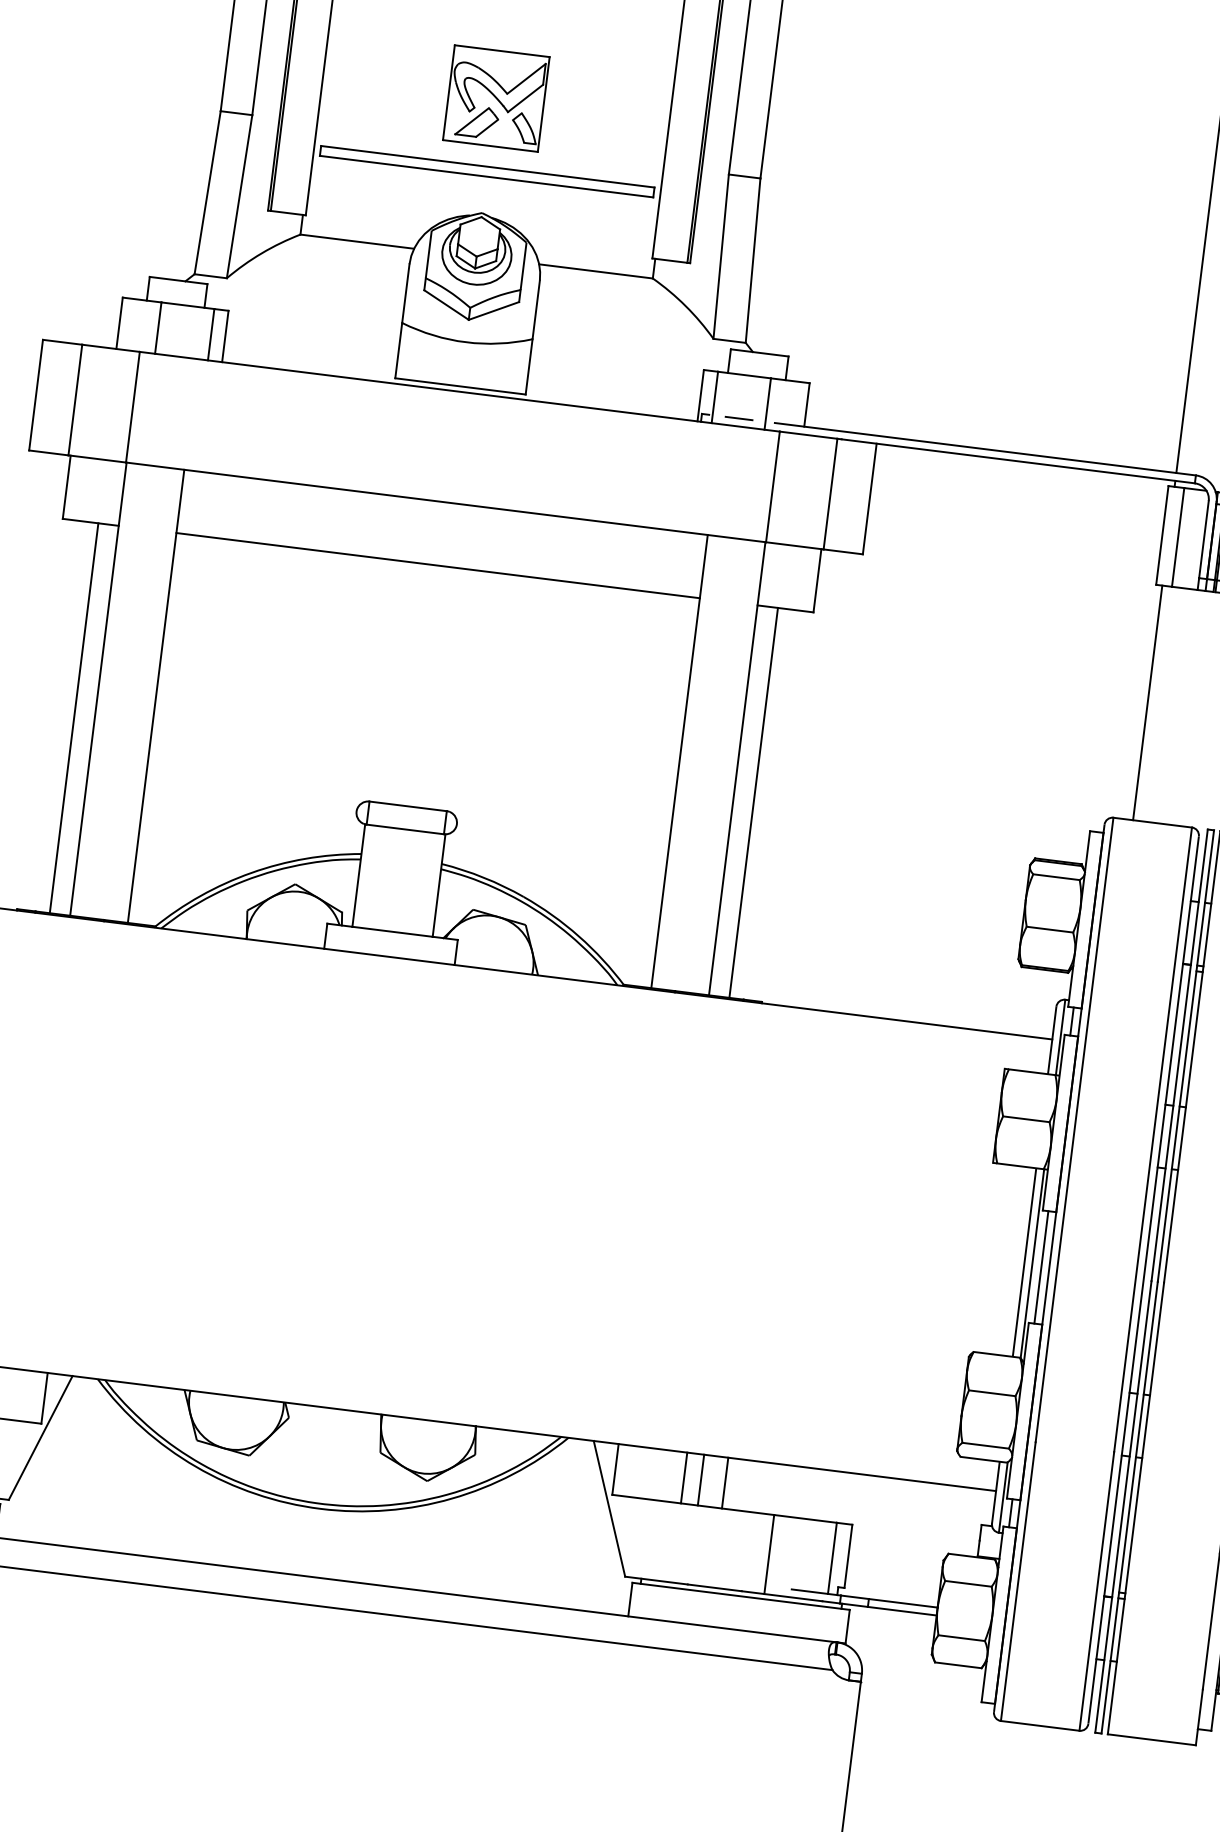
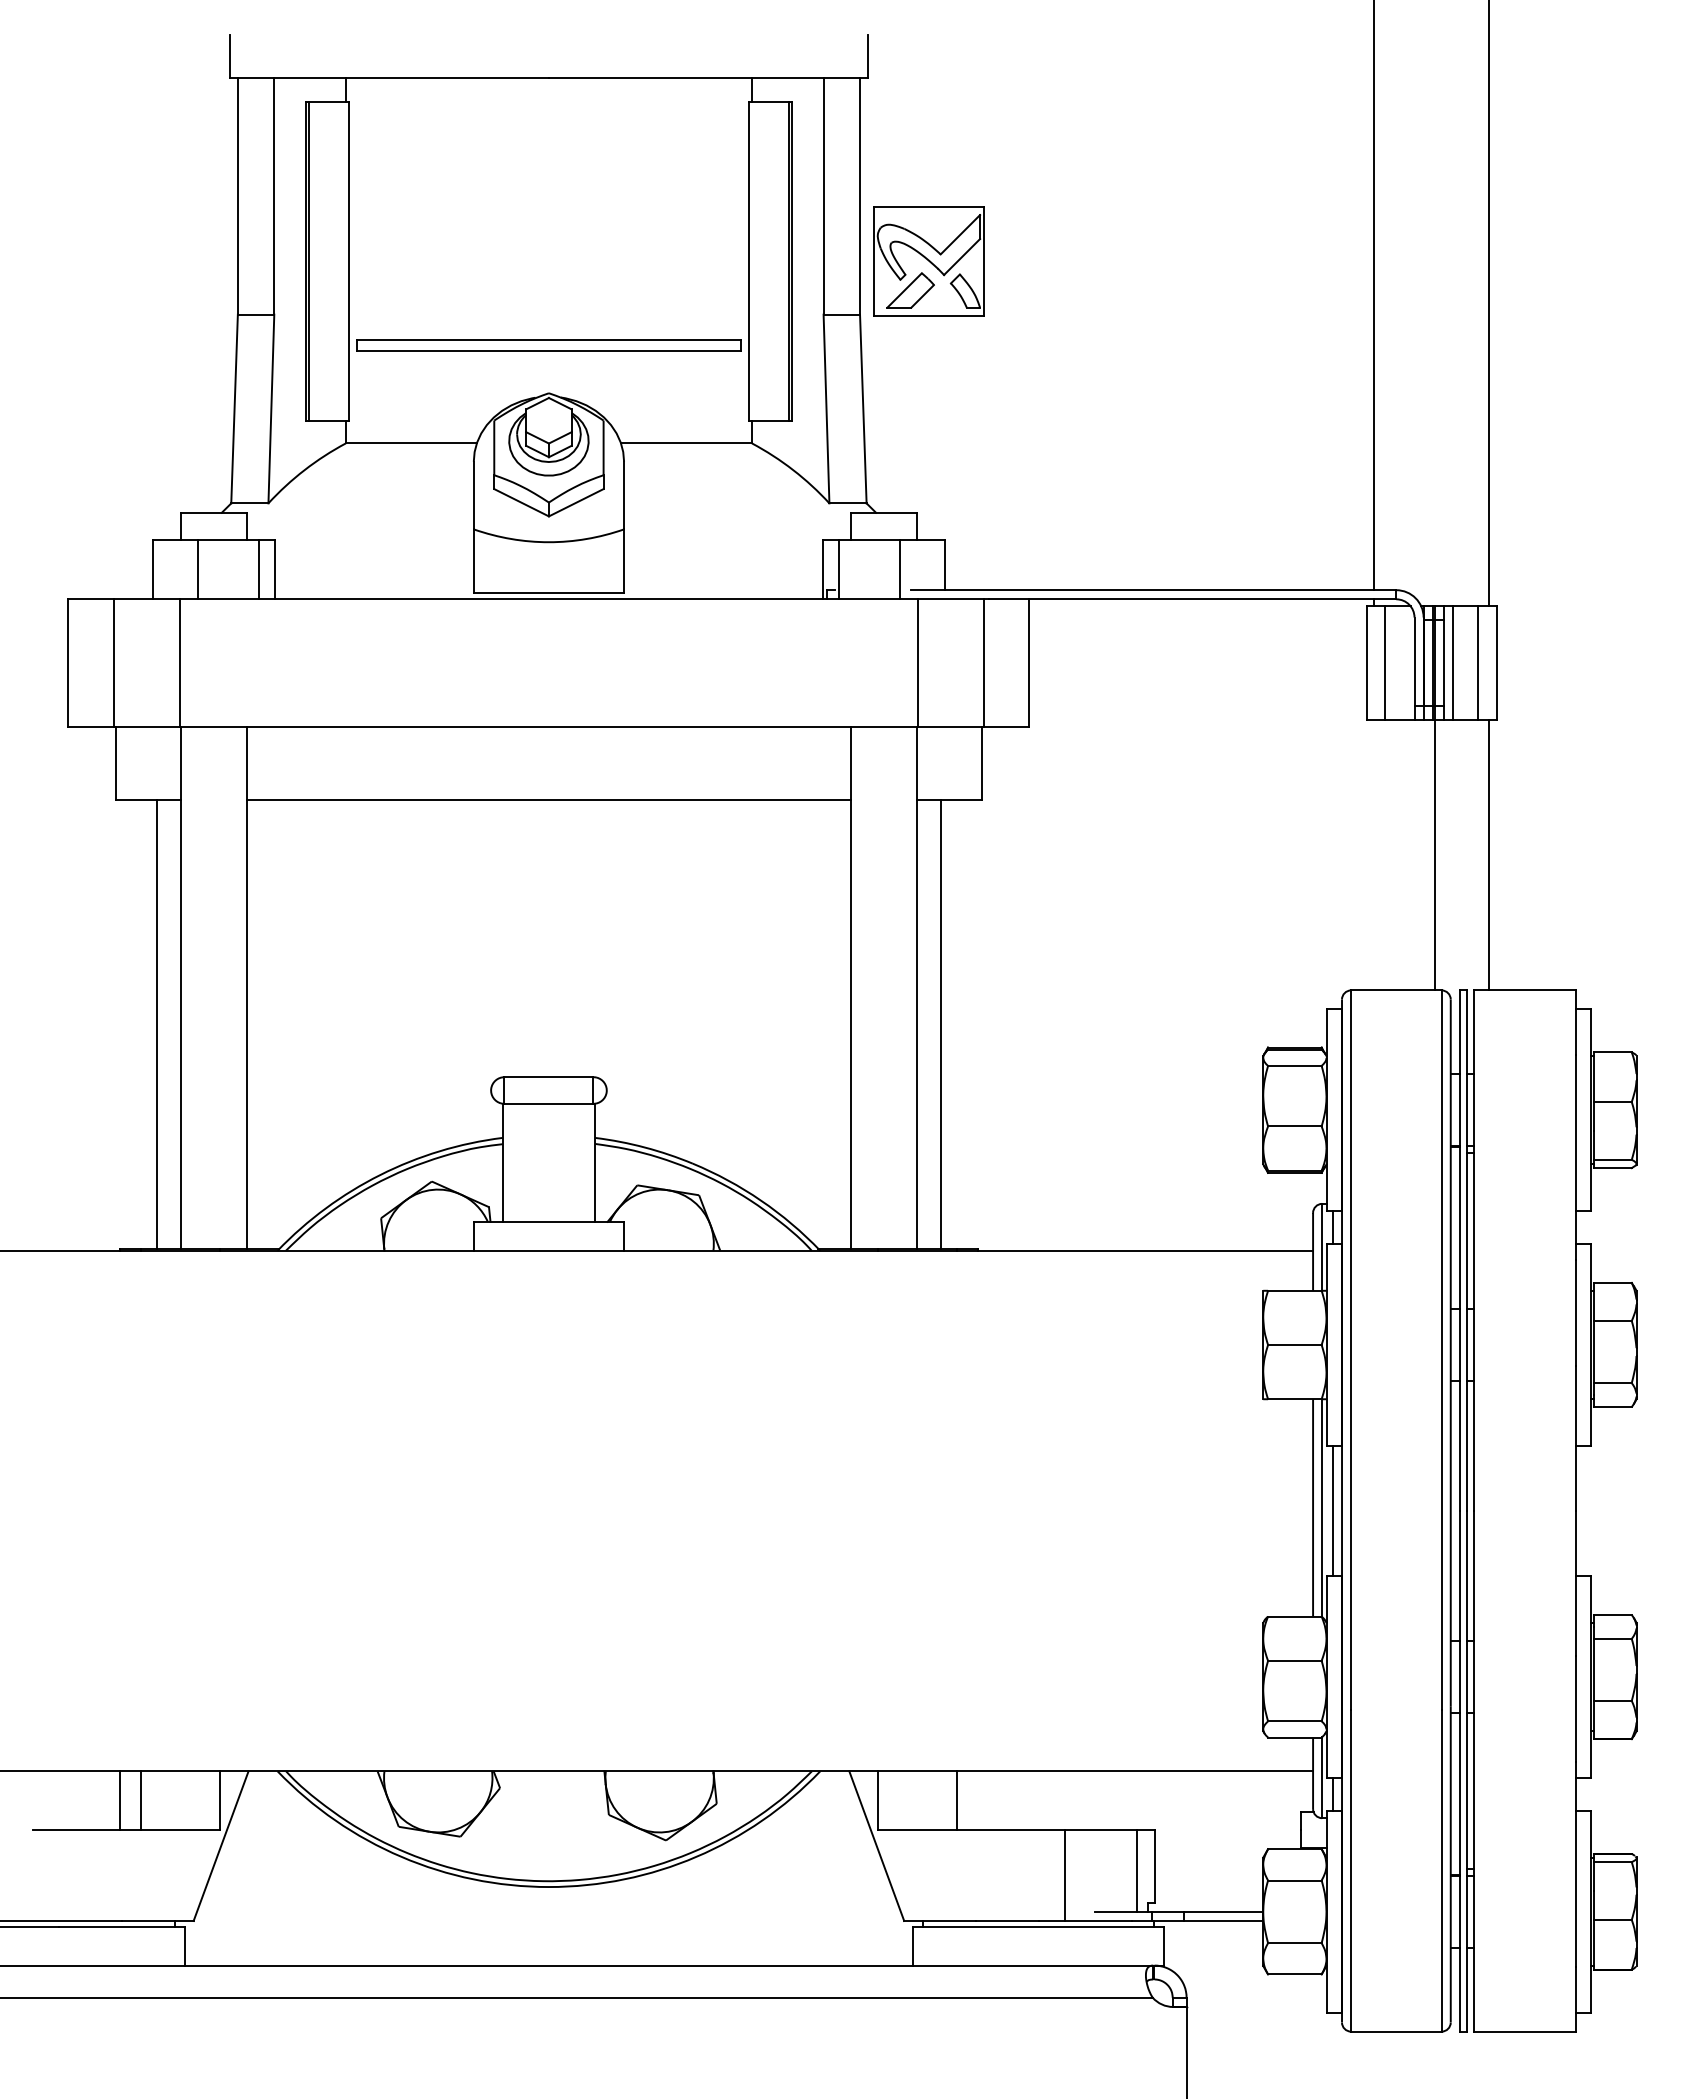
part: (495, 98) -> (928, 261), moved
line: (738, 417) -> (869, 589), removed
line: (1147, 703) -> (1434, 855), moved
line: (700, 1480) -> (976, 1800), removed
line: (725, 1483) -> (1004, 1800), removed

